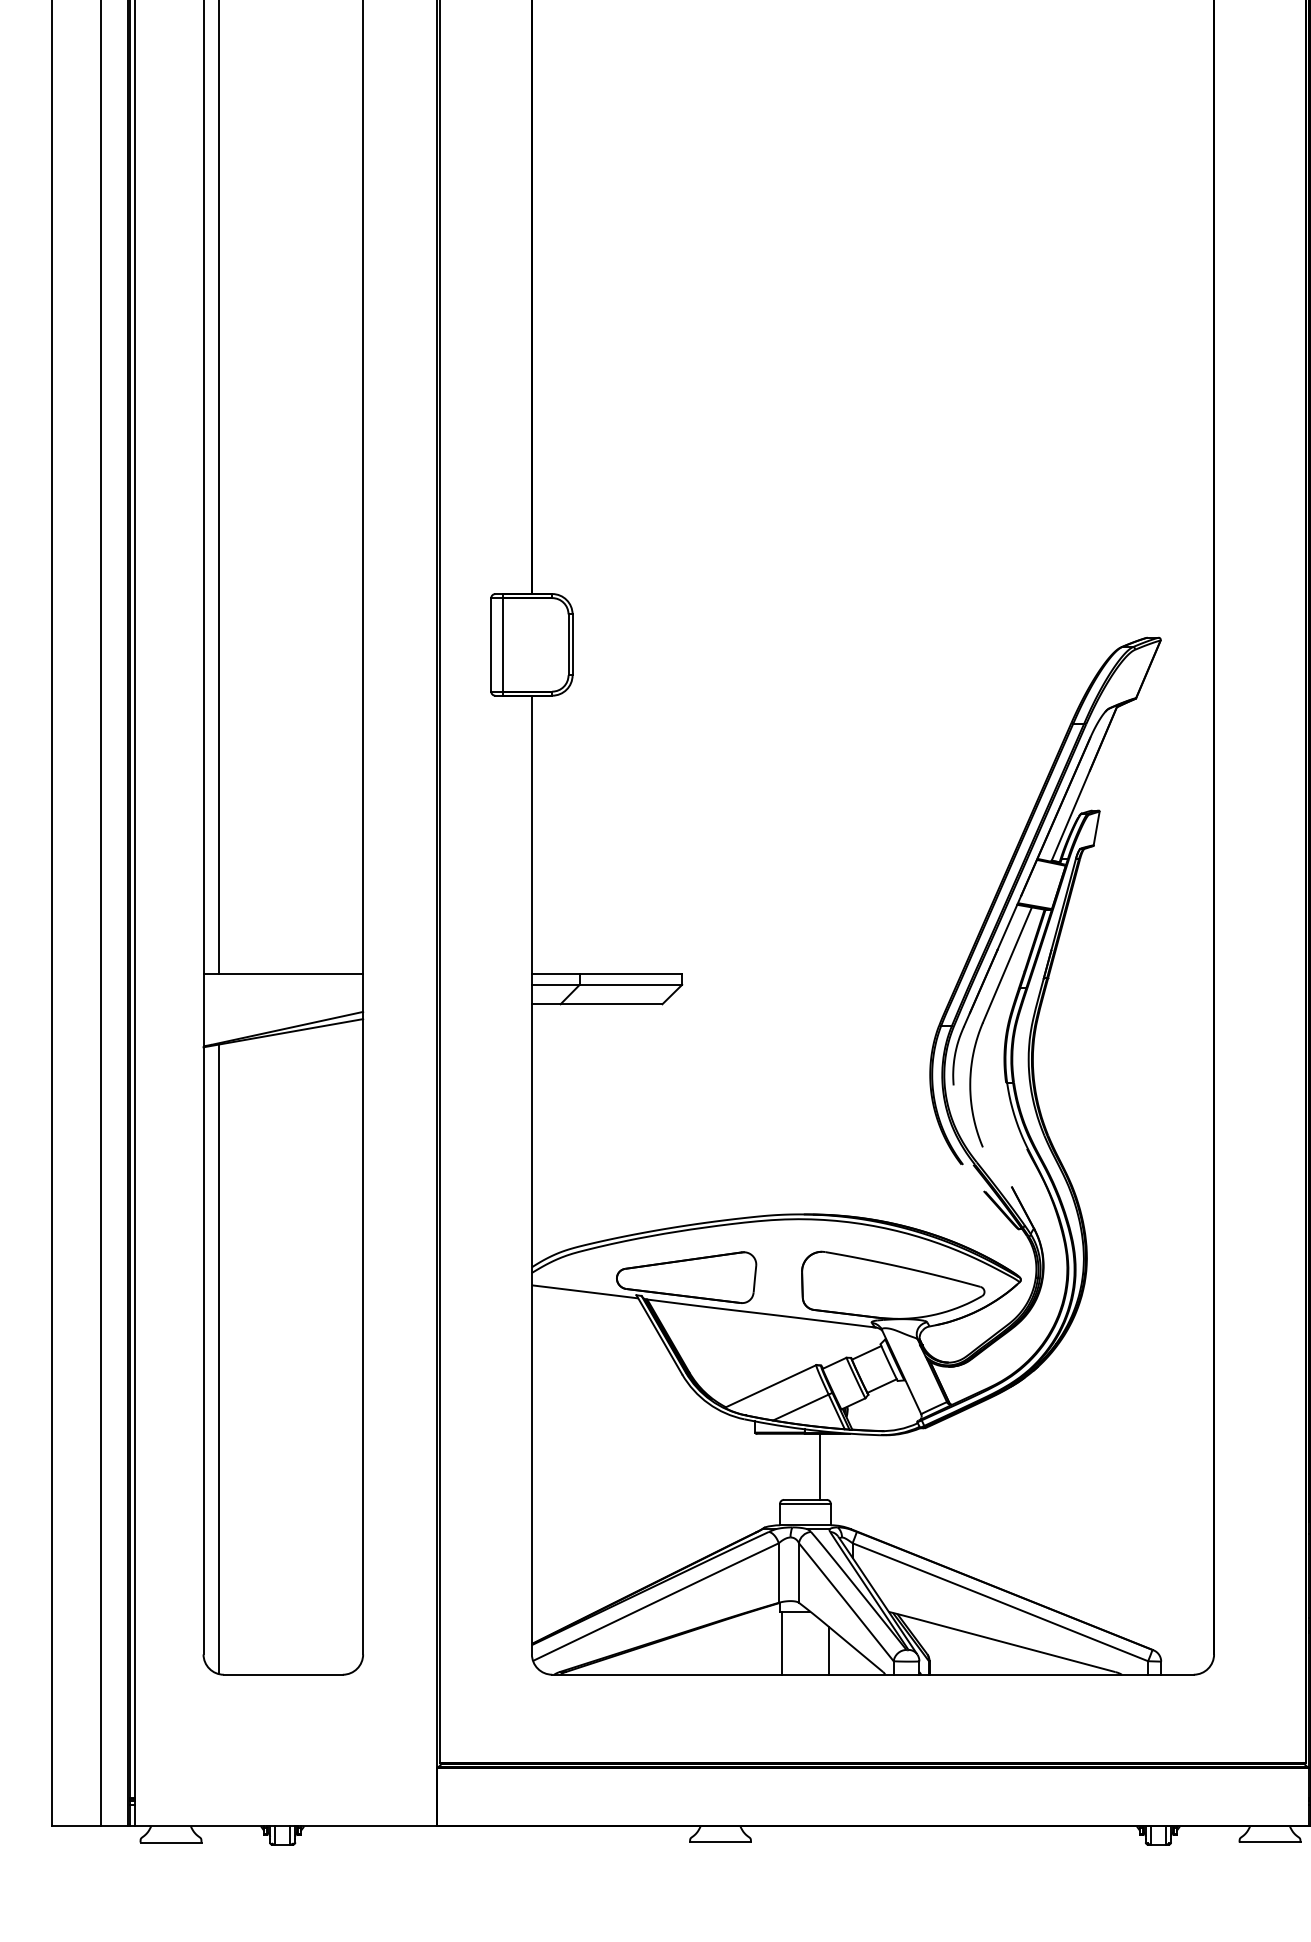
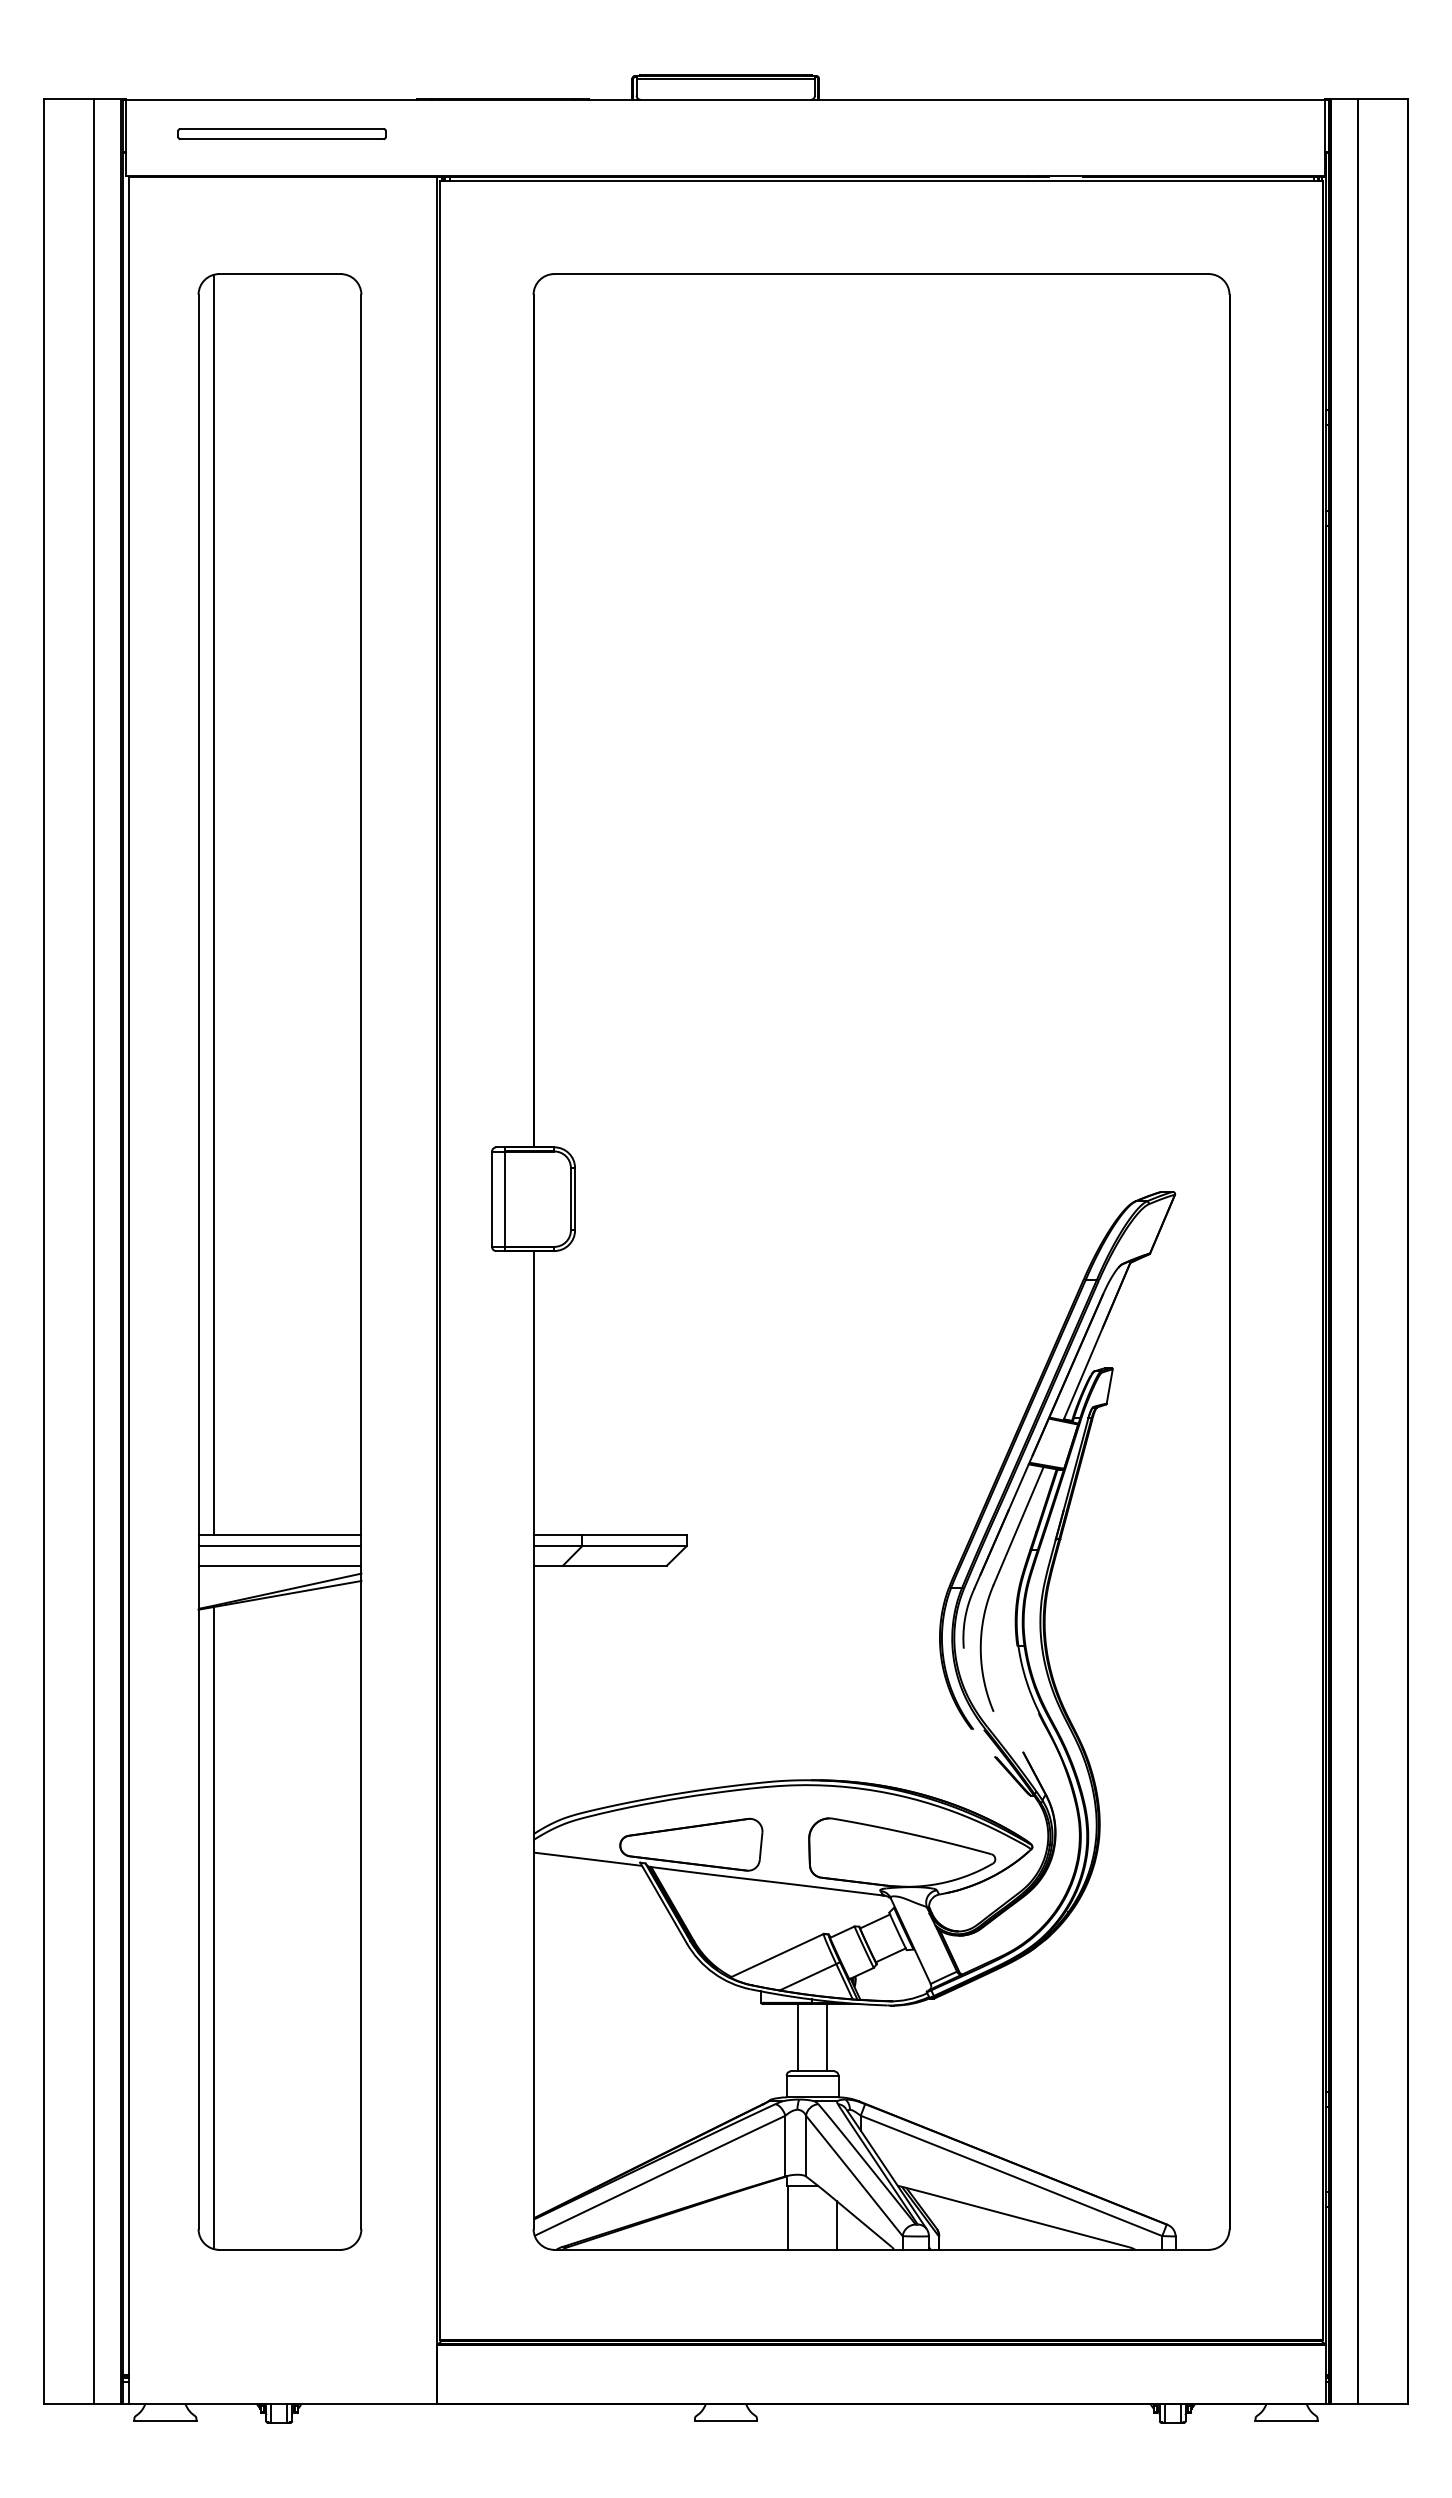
line: (282, 985) -> (279, 1546), added
line: (282, 1003) -> (279, 1565), added
line: (791, 1466) -> (798, 2037), added

